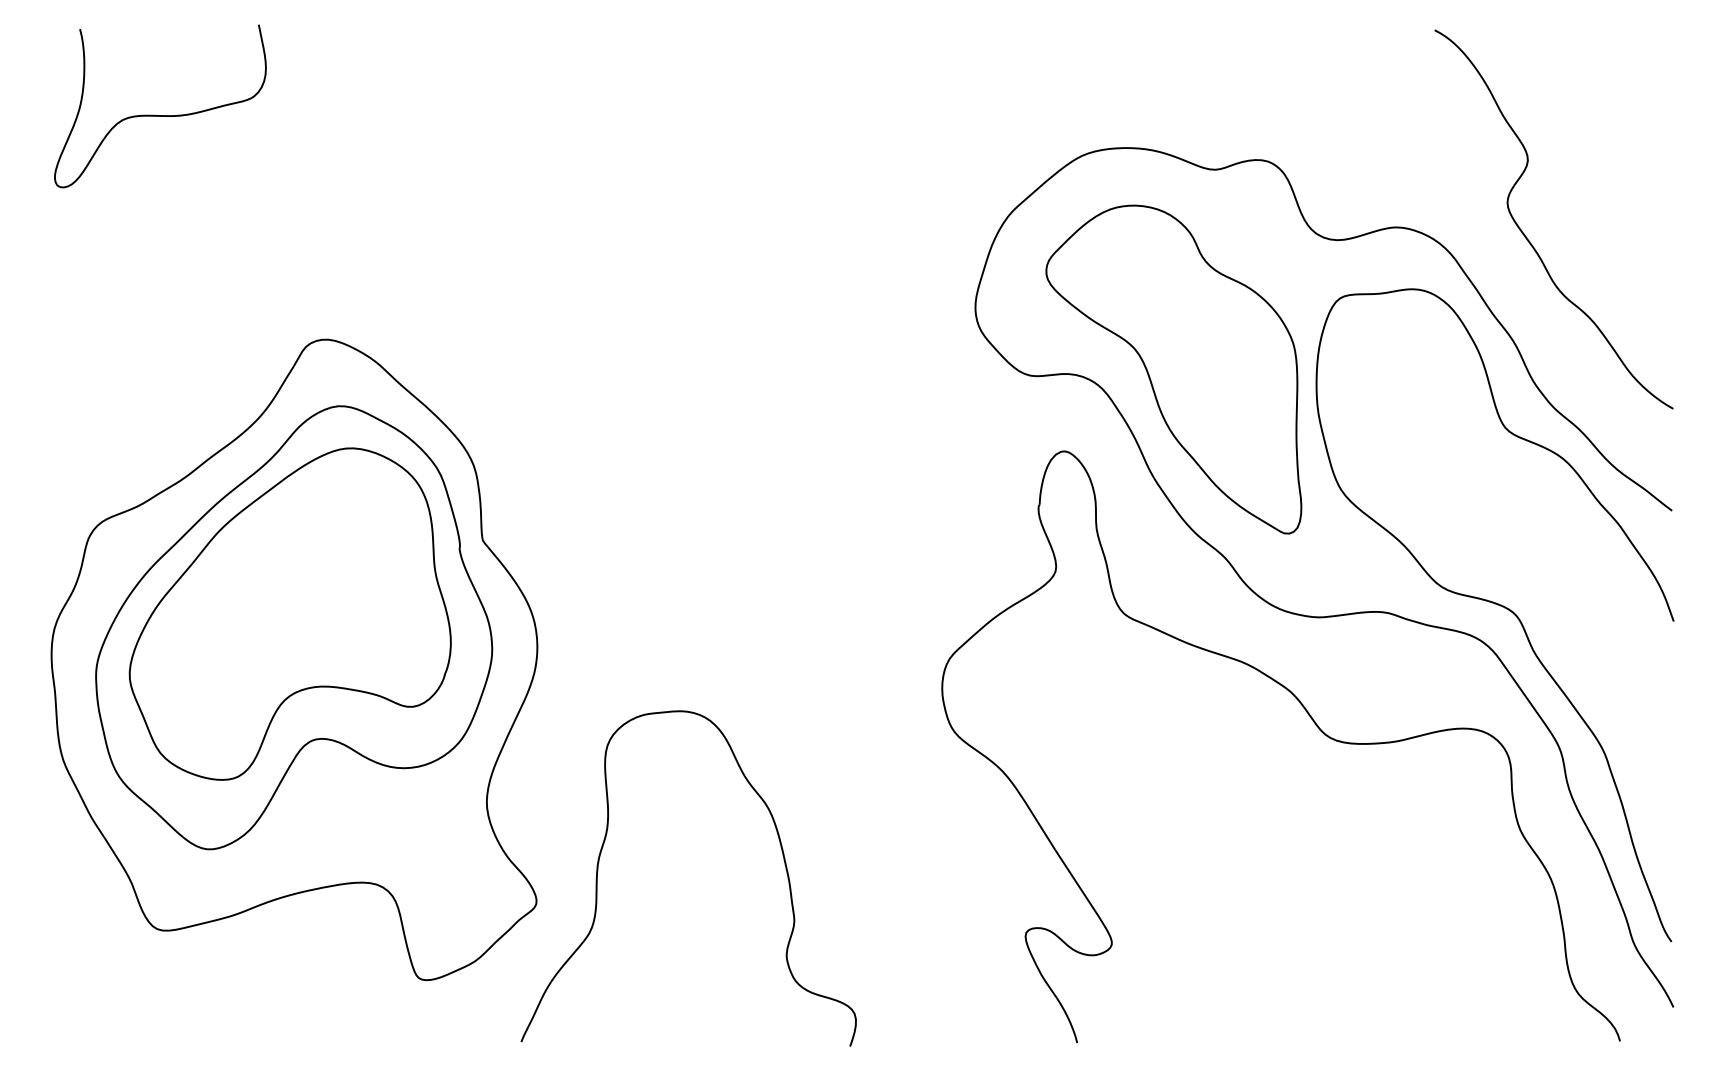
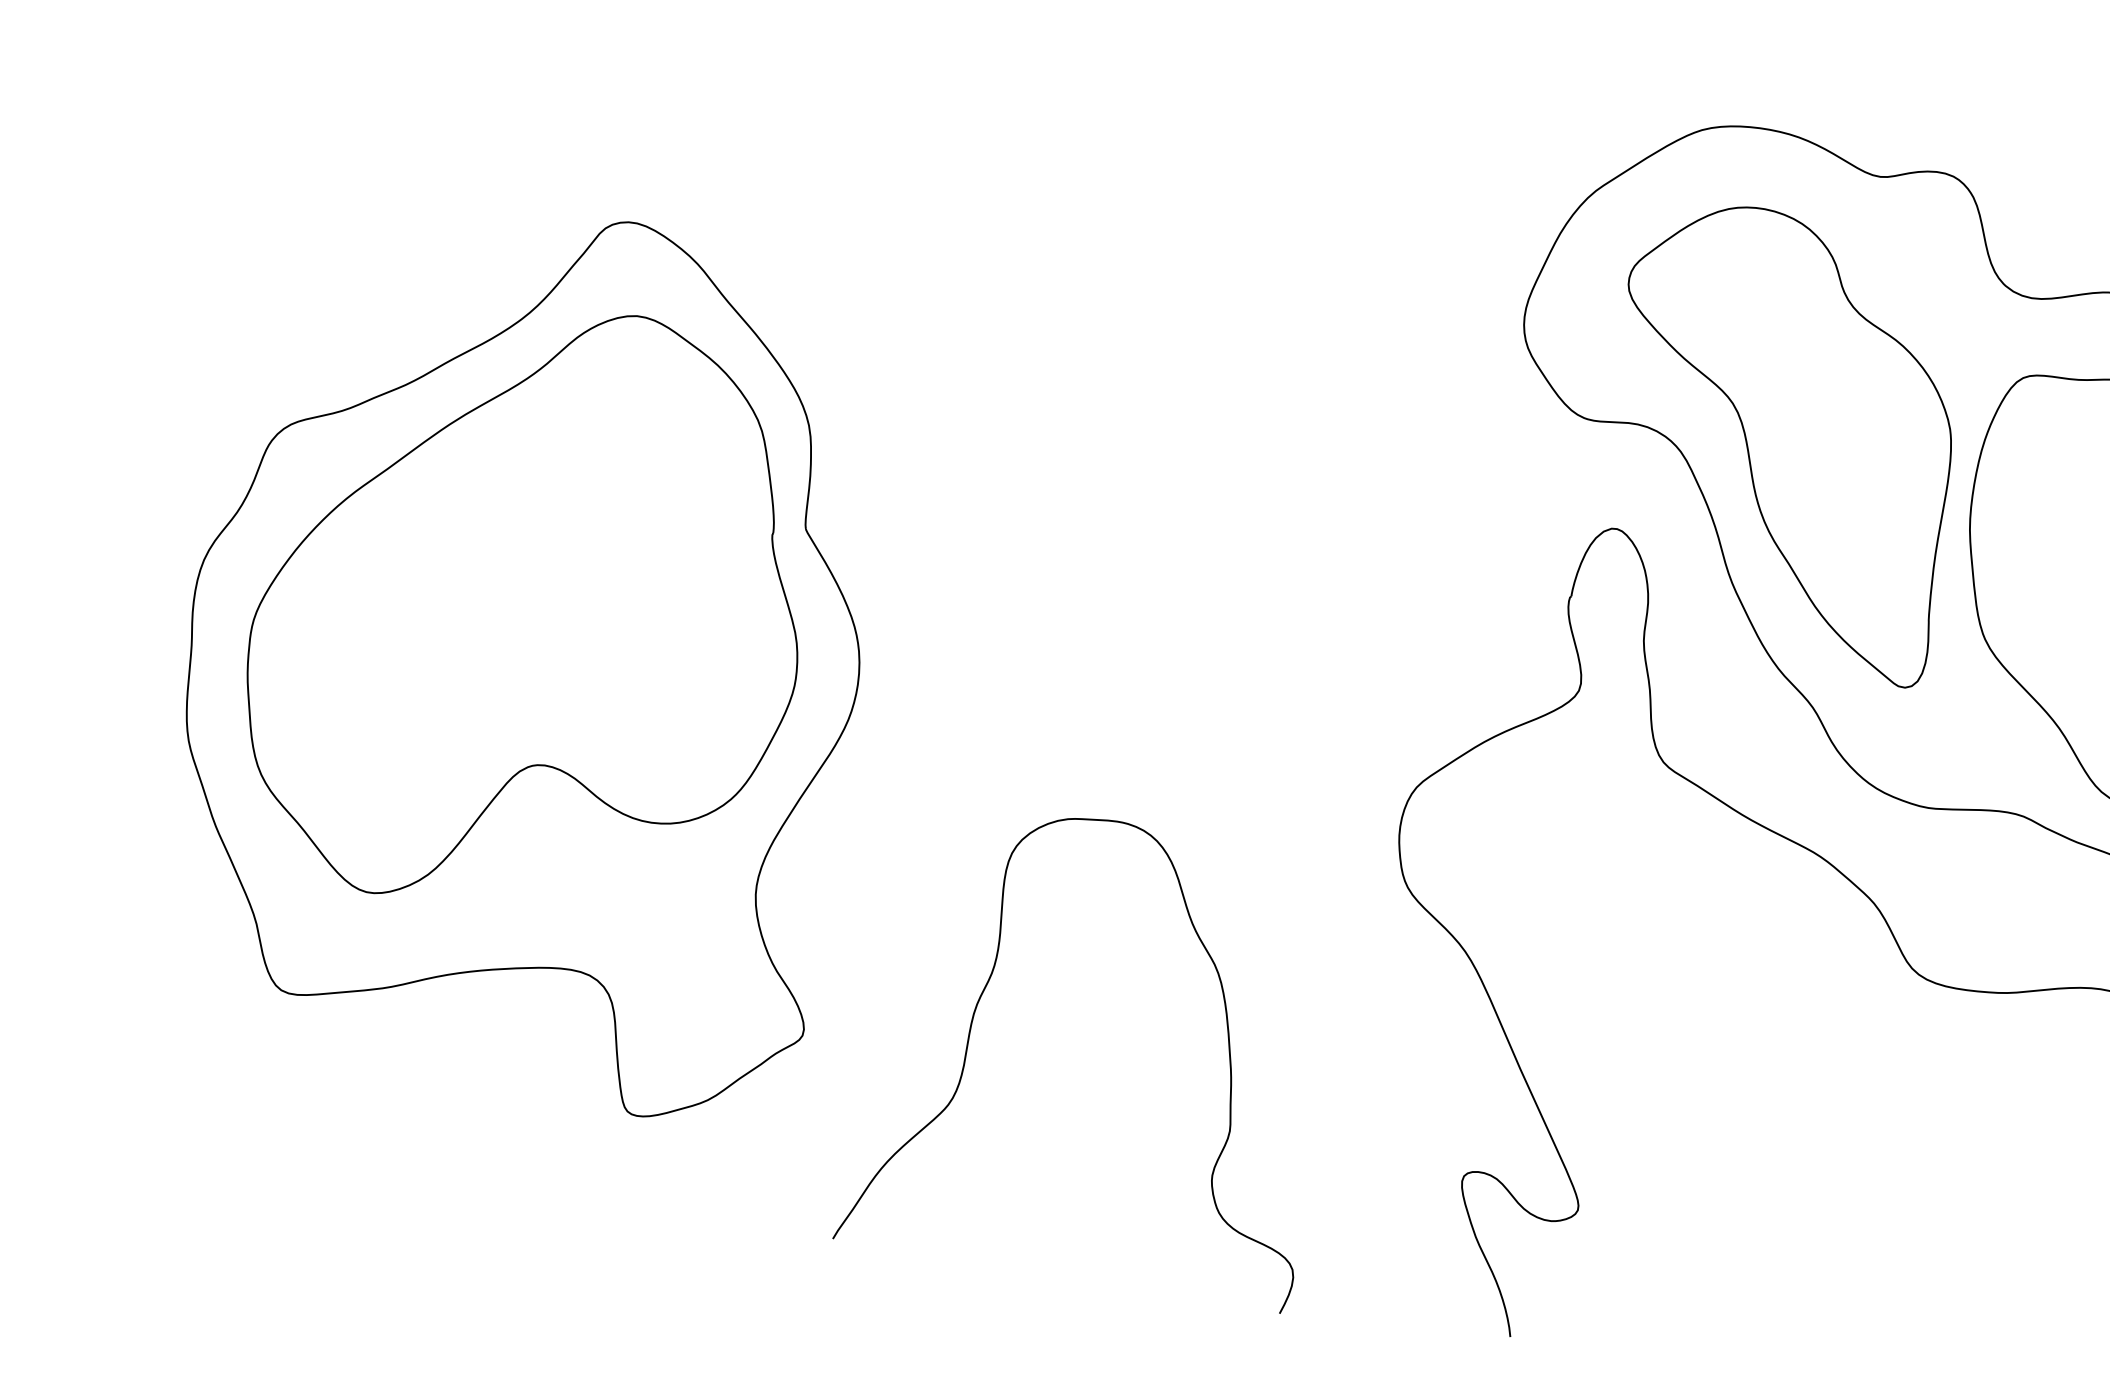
part: (289, 613) -> (527, 588), removed
curve: (598, 871) -> (973, 1022), moved

